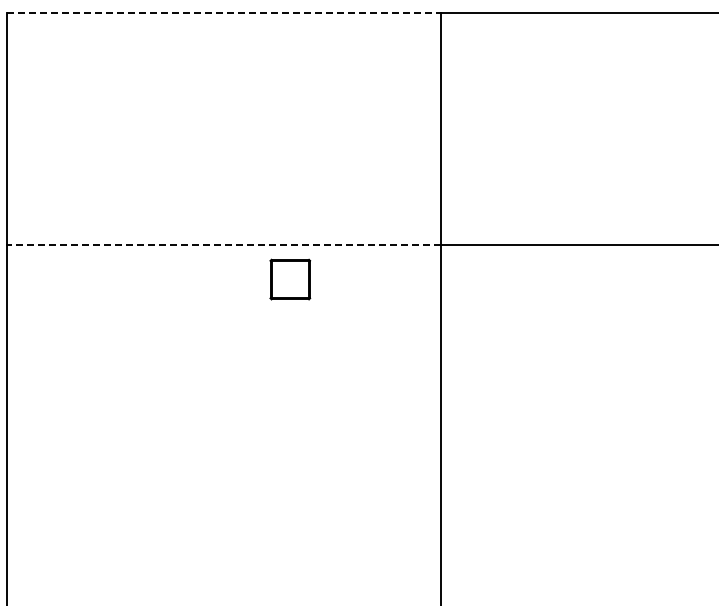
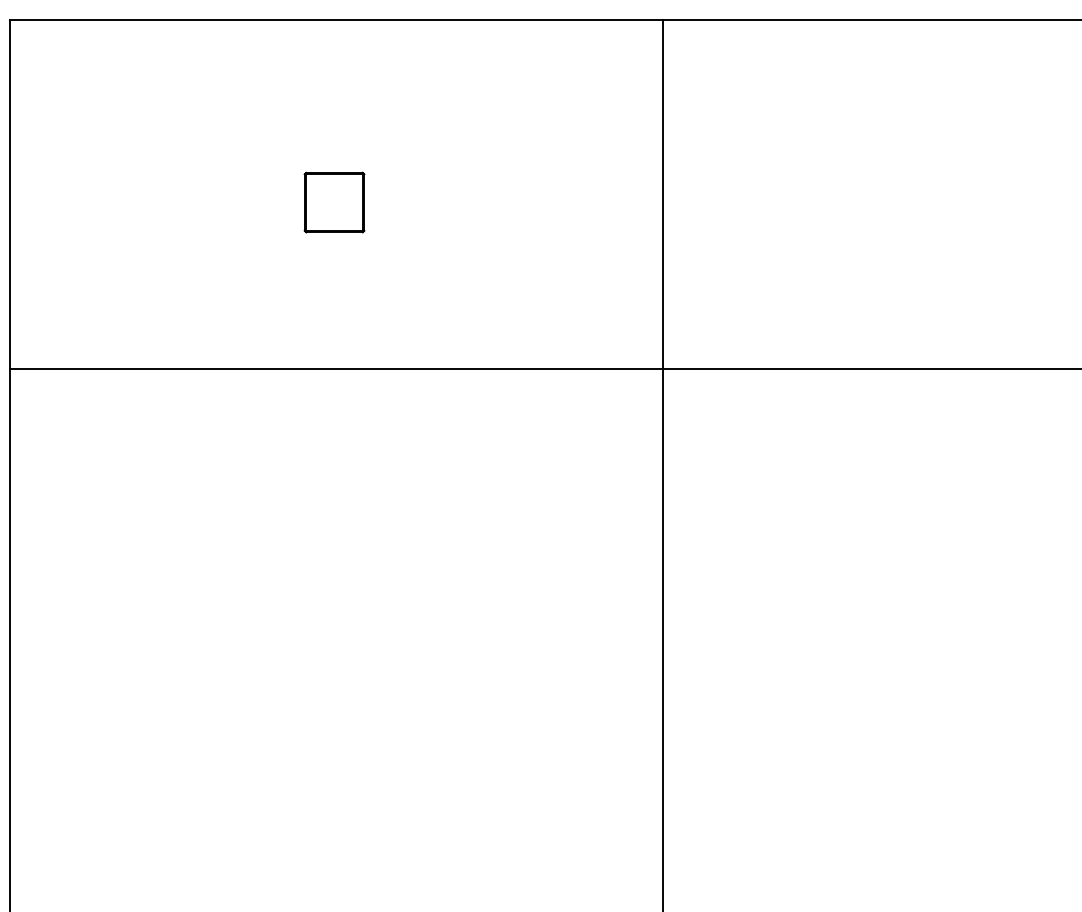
line: (224, 13) -> (337, 20), dashed -> solid
line: (223, 245) -> (336, 369), dashed -> solid
part: (290, 279) -> (334, 202), moved

